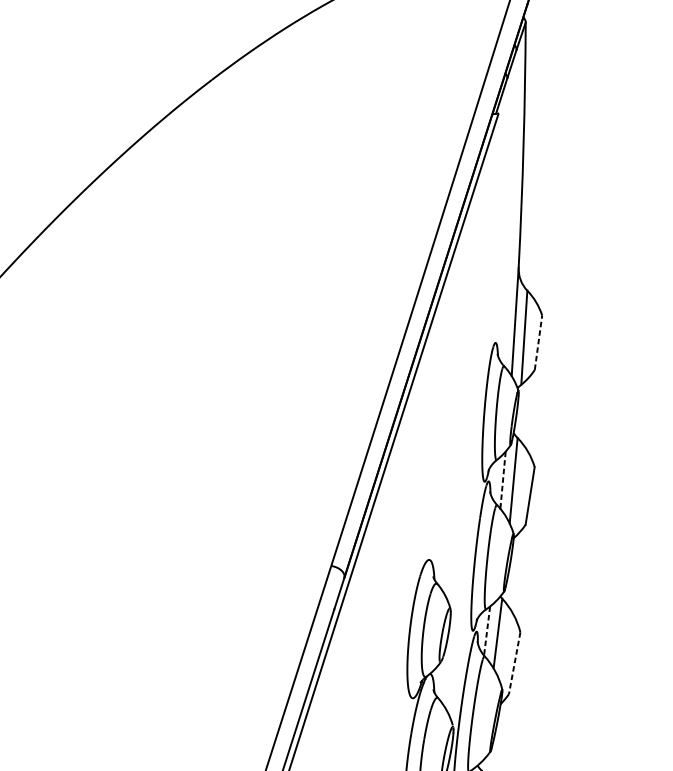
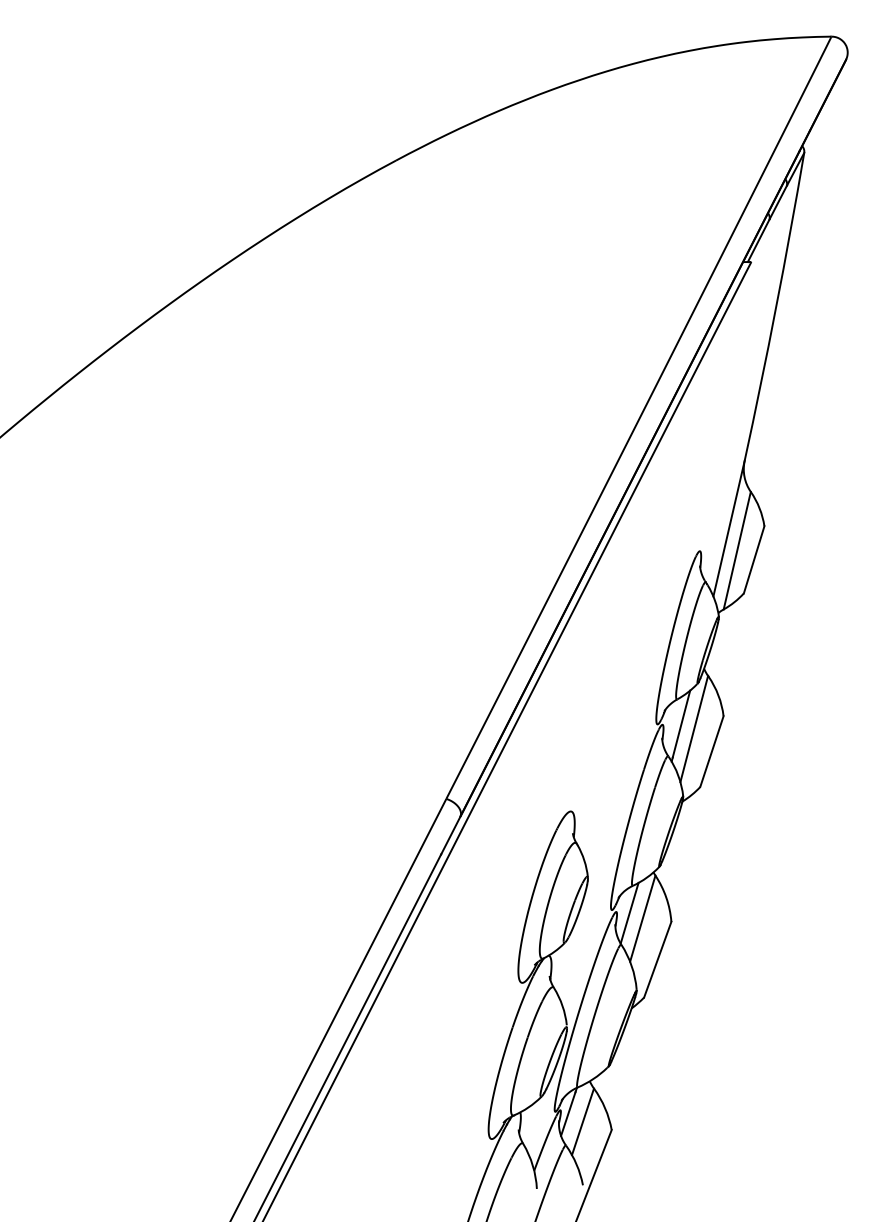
line: (538, 342) -> (754, 559), dashed -> solid
line: (503, 478) -> (681, 724), dashed -> solid
line: (487, 631) -> (629, 913), dashed -> solid
line: (514, 663) -> (657, 960), dashed -> solid

